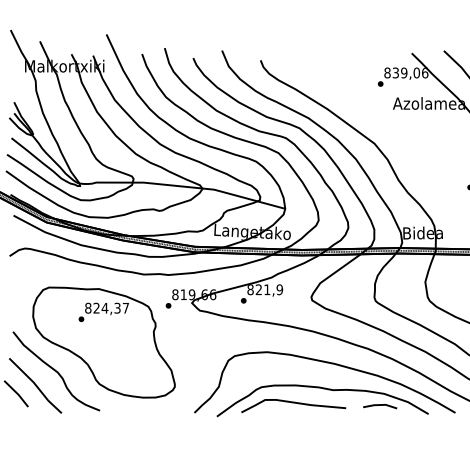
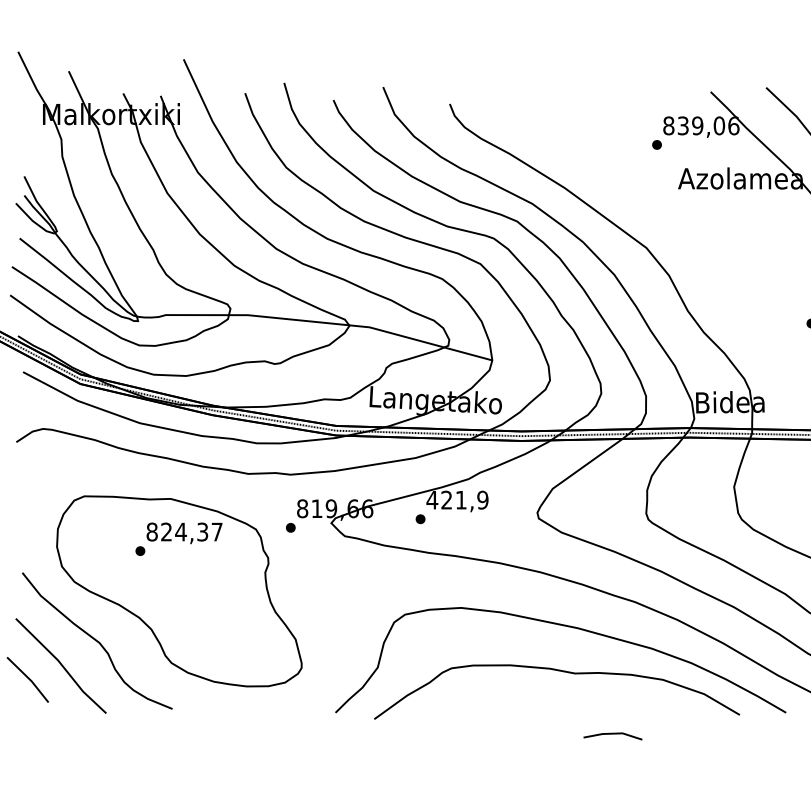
text: (250, 289) -> (432, 499), 821,9 -> 421,9
curve: (293, 403) -> (506, 696), removed
line: (380, 405) -> (613, 734), moved

